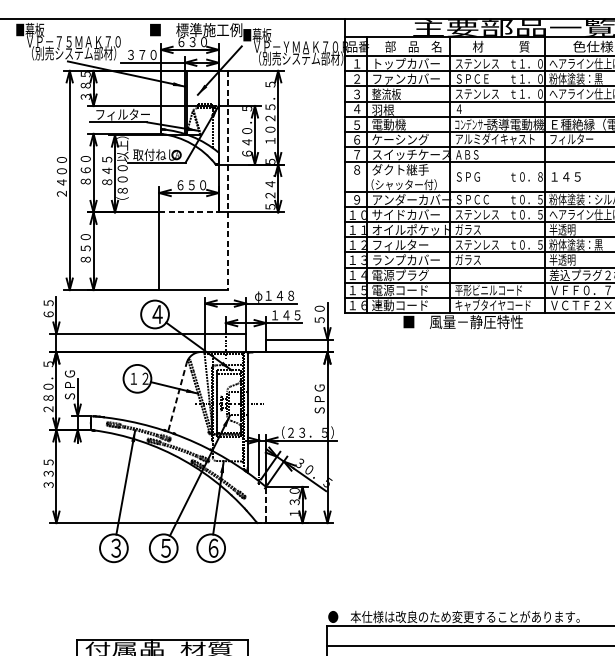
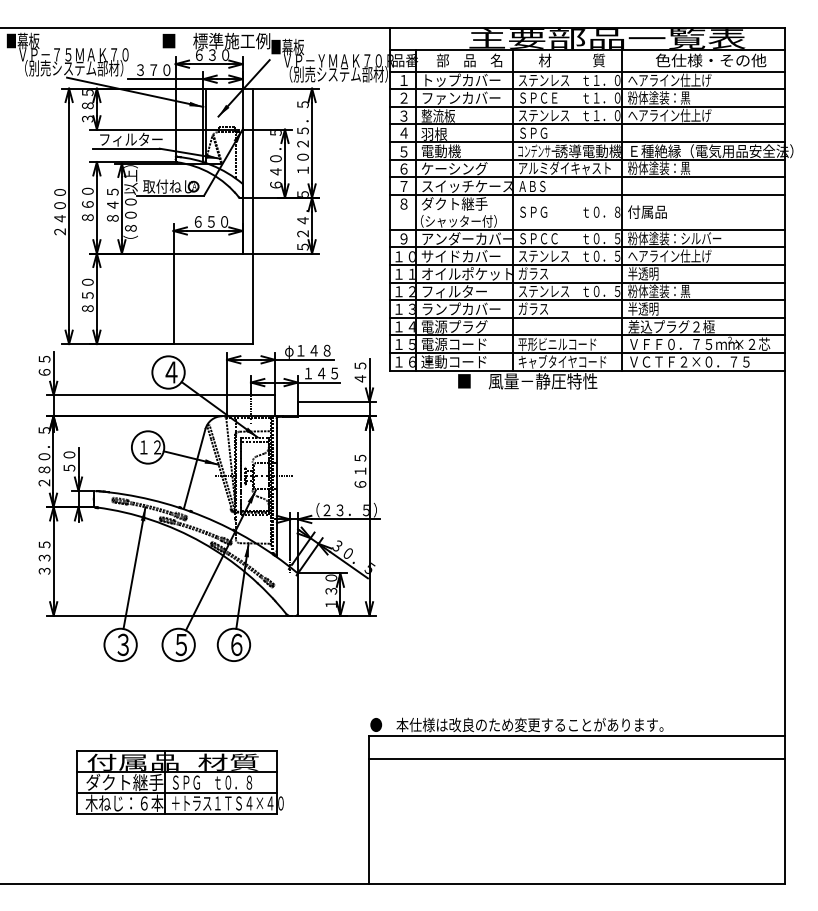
text: (468, 108) -> (533, 132), ４ -> ＳＰＧ
text: (576, 138) -> (659, 167), フィルター -> 粉体塗装：黒
text: (566, 176) -> (647, 211), １４５ -> 付属品
line: (227, 180) -> (253, 216), dashed -> solid
line: (189, 212) -> (208, 253), dashed -> solid
text: (319, 314) -> (360, 372), ５０ -> ４５
text: (70, 384) -> (69, 454), ＳＰＧ -> ５０
line: (177, 396) -> (194, 468), dashed -> solid
text: (319, 398) -> (360, 470), ＳＰＧ -> ６１５
line: (265, 505) -> (297, 594), dashed -> solid

